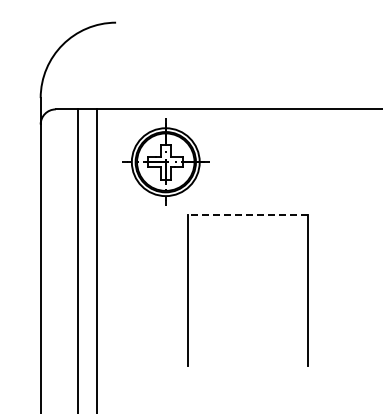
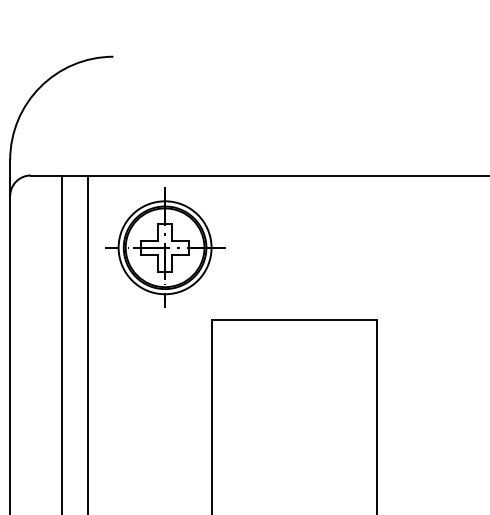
part: (165, 161) -> (164, 246), moved
line: (247, 214) -> (293, 319), dashed -> solid

